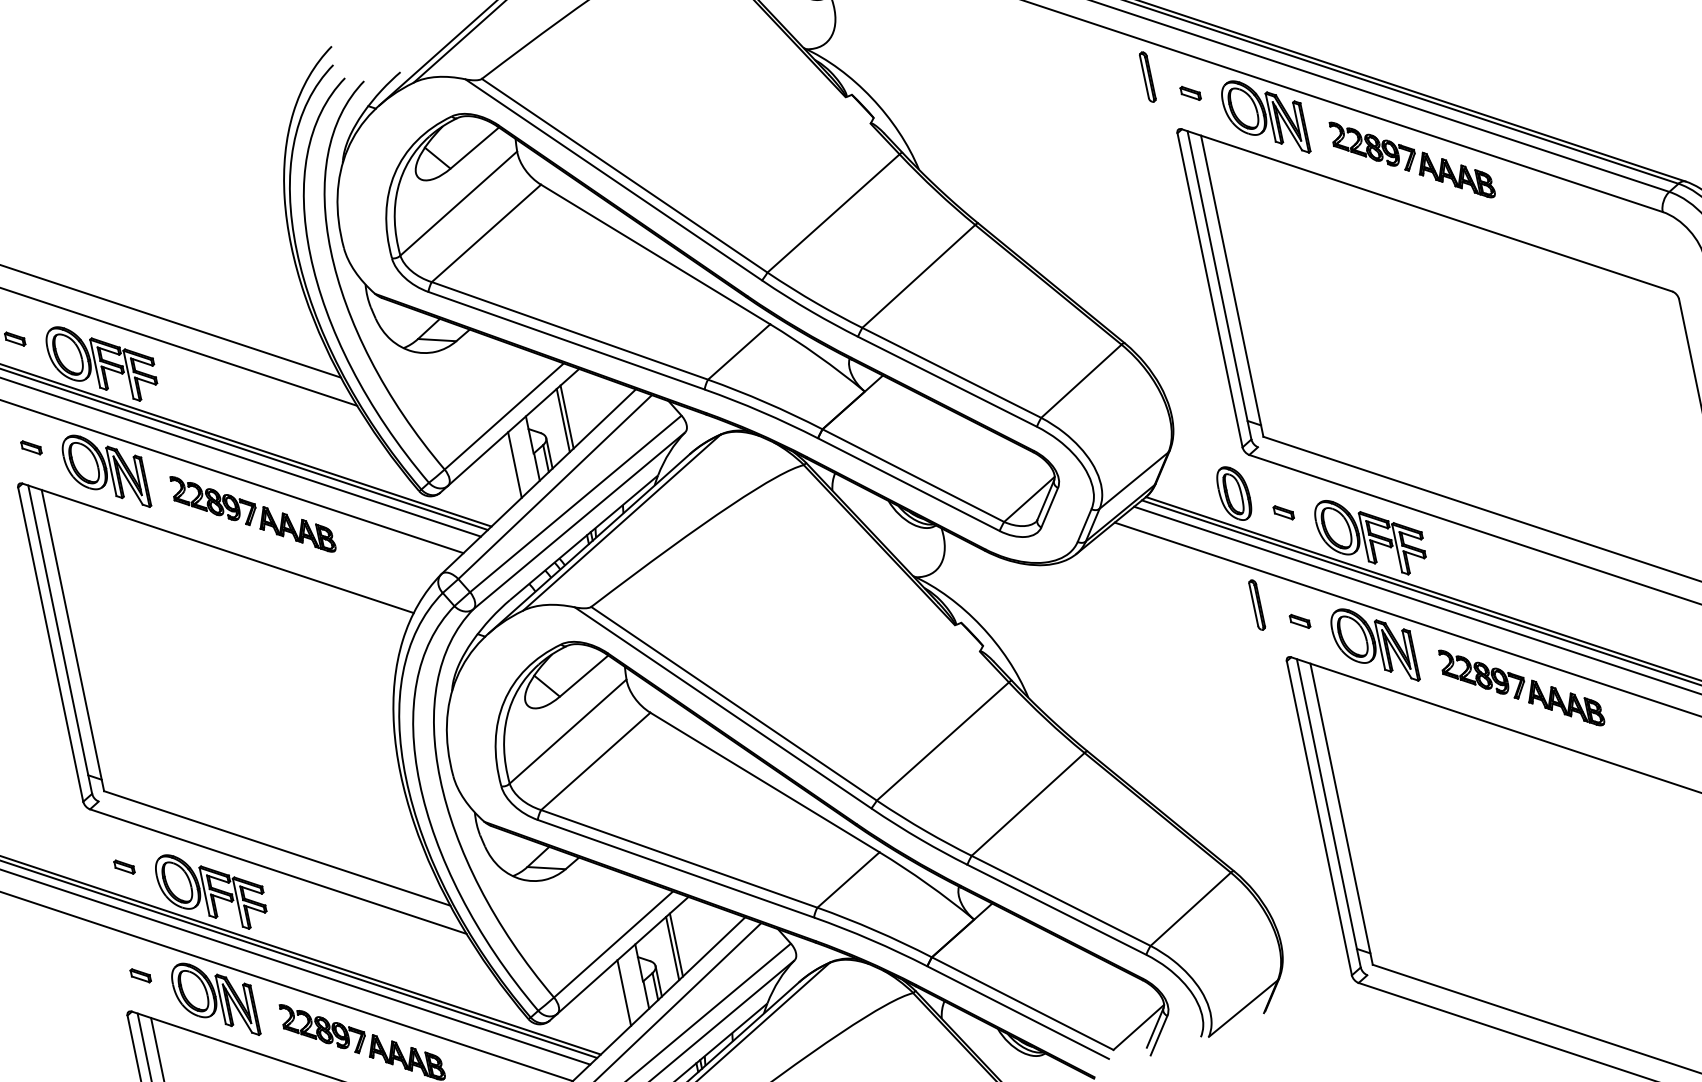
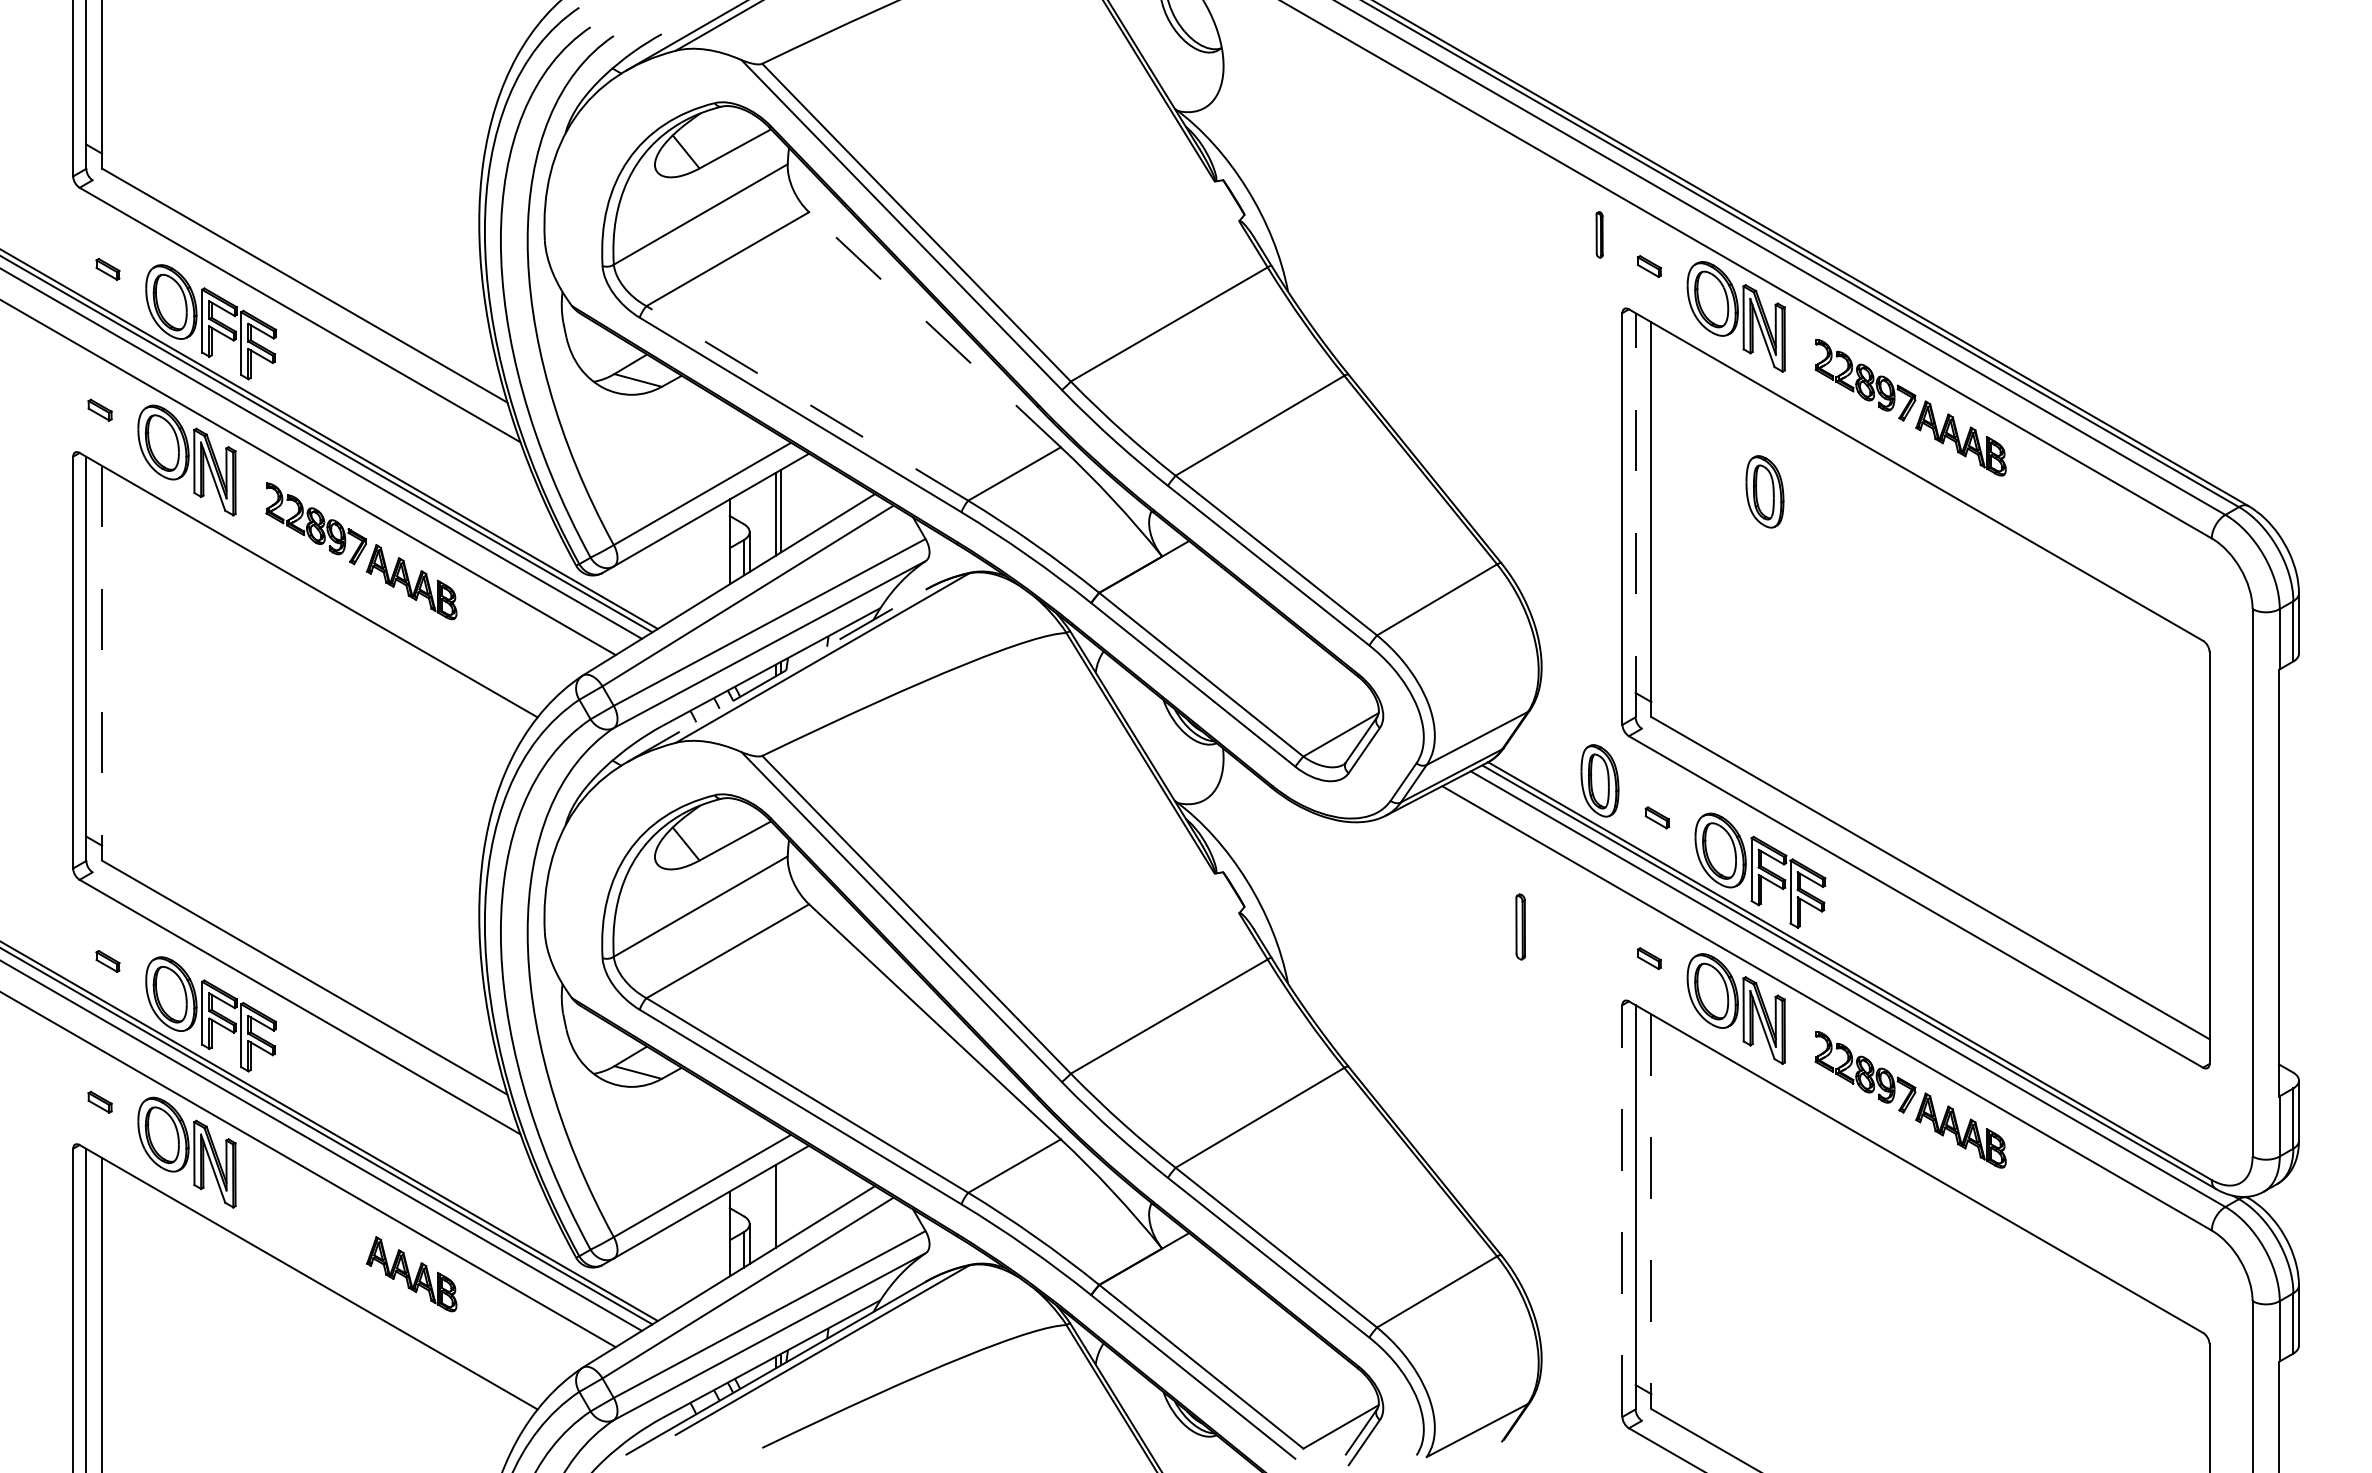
part: (1147, 76) -> (1599, 234), size x0.7
part: (1314, 246) -> (1764, 491), added
line: (655, 254) -> (934, 329), solid -> dashed
line: (1219, 284) -> (1635, 514), solid -> dashed
line: (569, 331) -> (806, 403), solid -> dashed
line: (515, 464) -> (703, 557), removed
line: (589, 544) -> (776, 676), solid -> dashed
part: (1256, 604) -> (1520, 926), moved
line: (73, 640) -> (102, 663), solid -> dashed
line: (1341, 814) -> (1651, 1212), solid -> dashed
line: (1319, 818) -> (1622, 1211), solid -> dashed
line: (676, 944) -> (781, 1202), removed
line: (624, 992) -> (703, 1249), removed
part: (322, 1028) -> (315, 1215), removed

